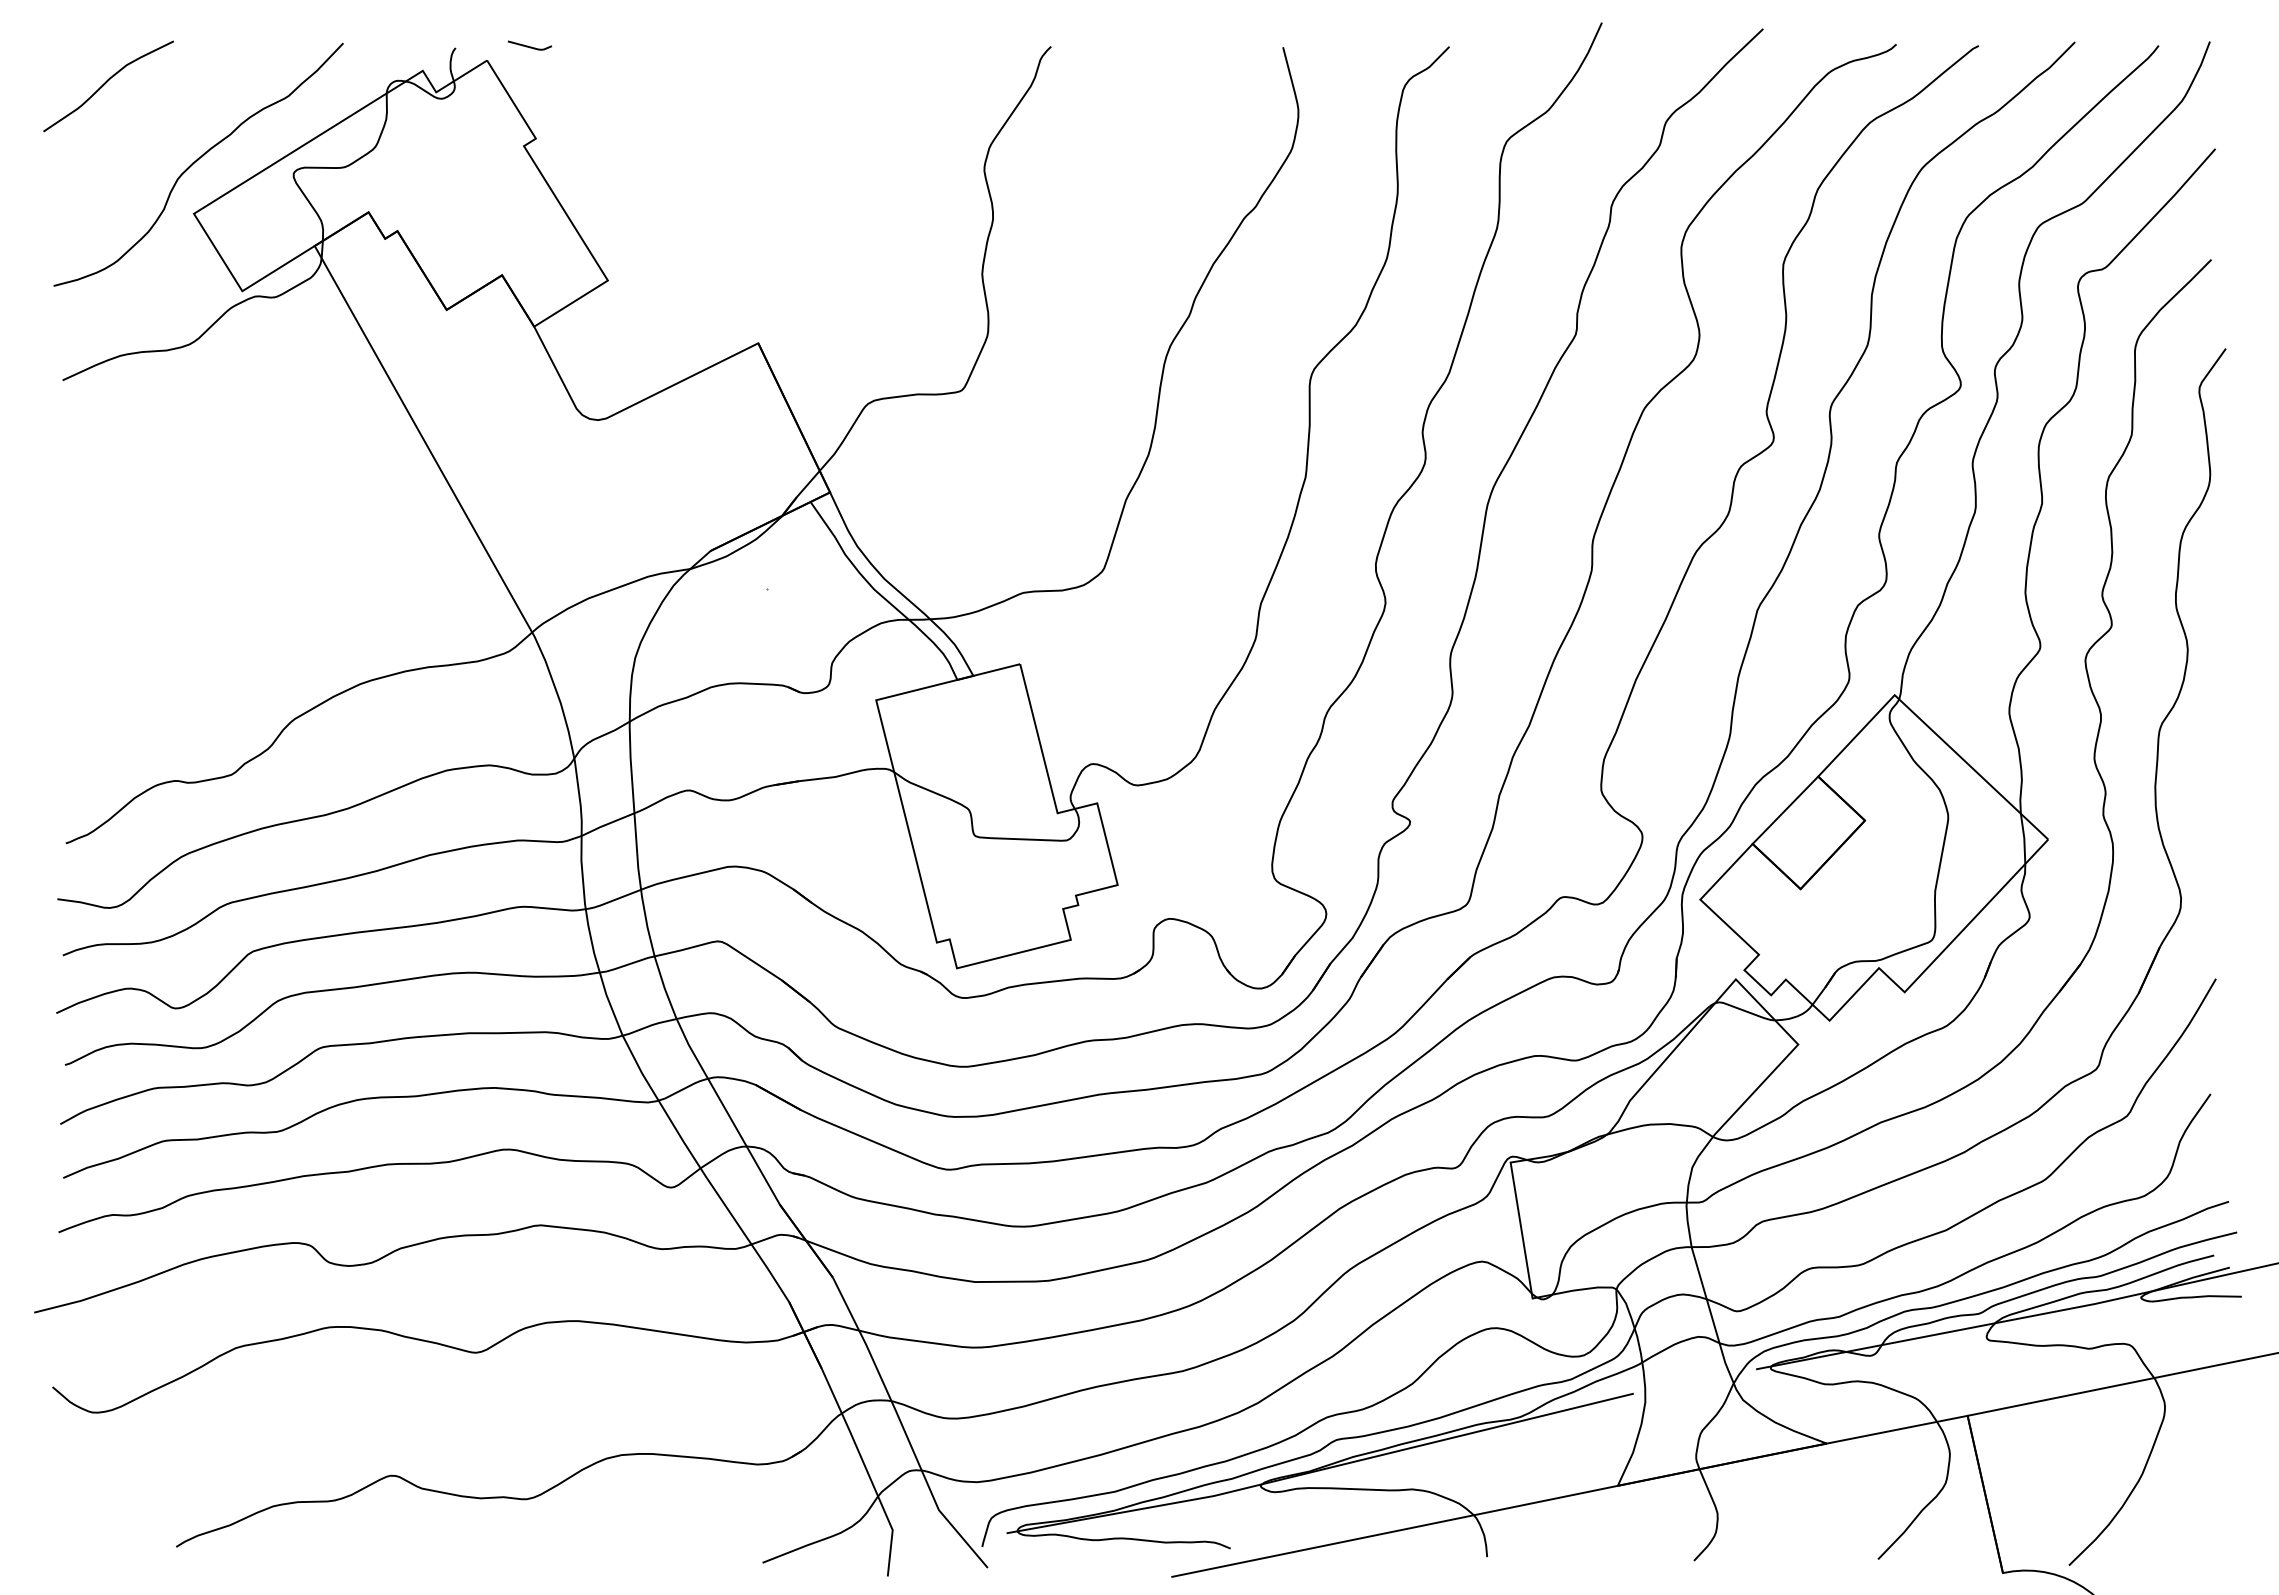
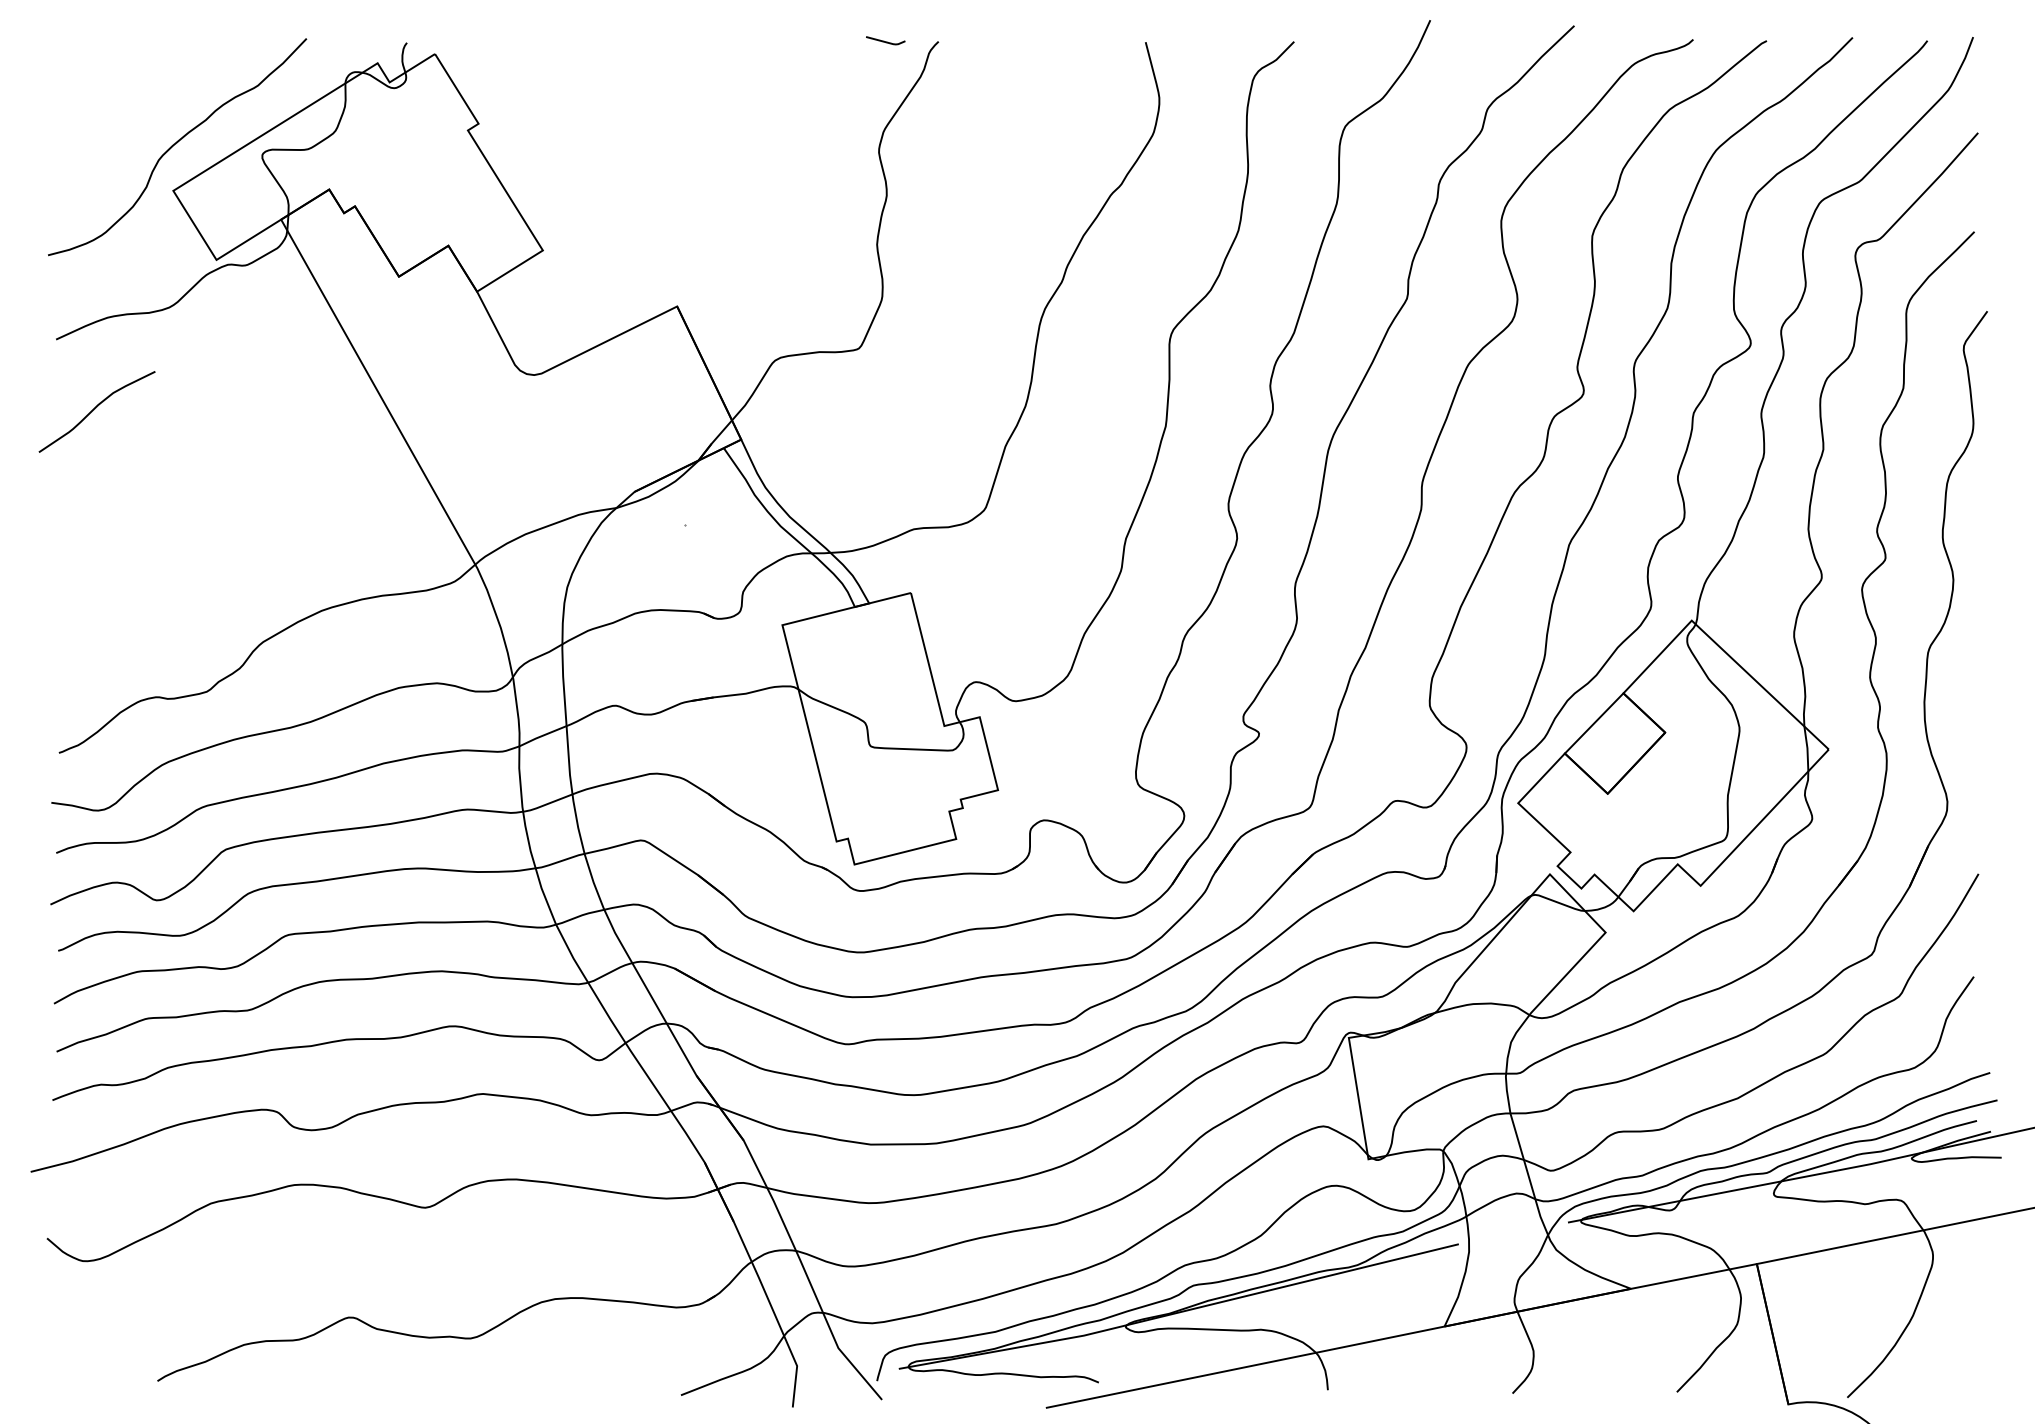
line: (529, 46) -> (885, 41), moved
curve: (106, 83) -> (95, 409), moved

